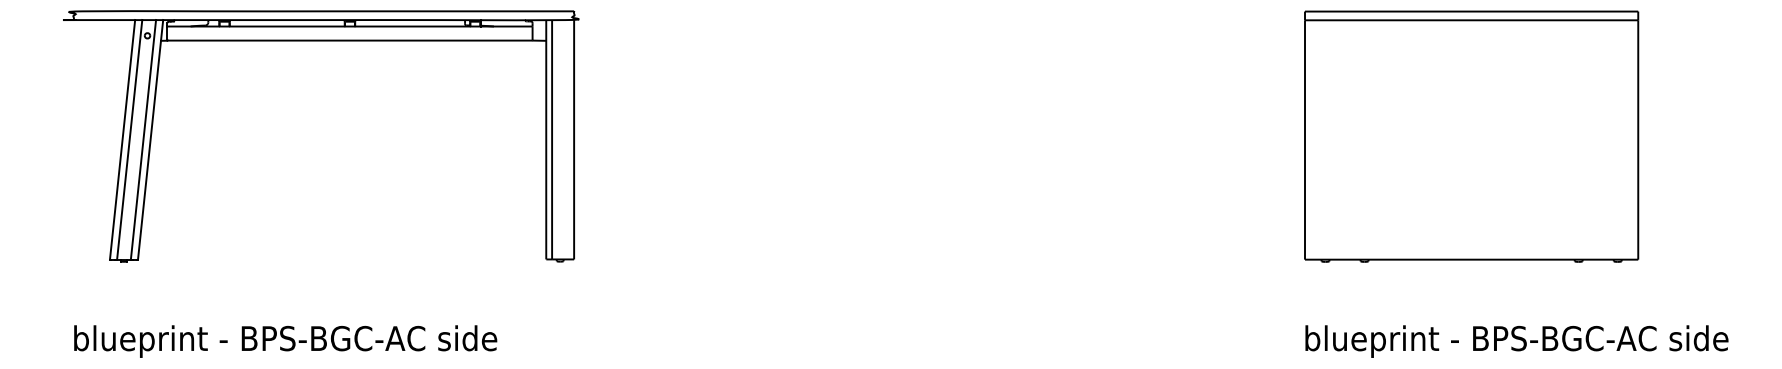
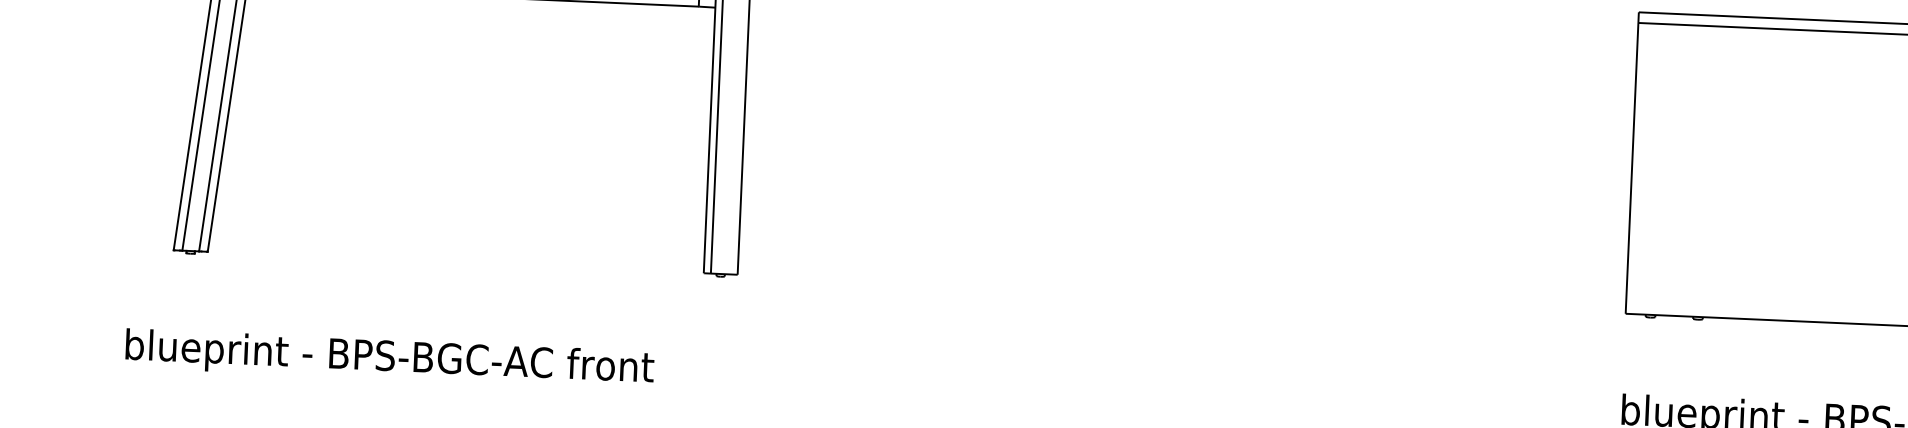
text: (472, 338) -> (609, 365), blueprint - BPS-BGC-AC side -> blueprint - BPS-BGC-AC front

